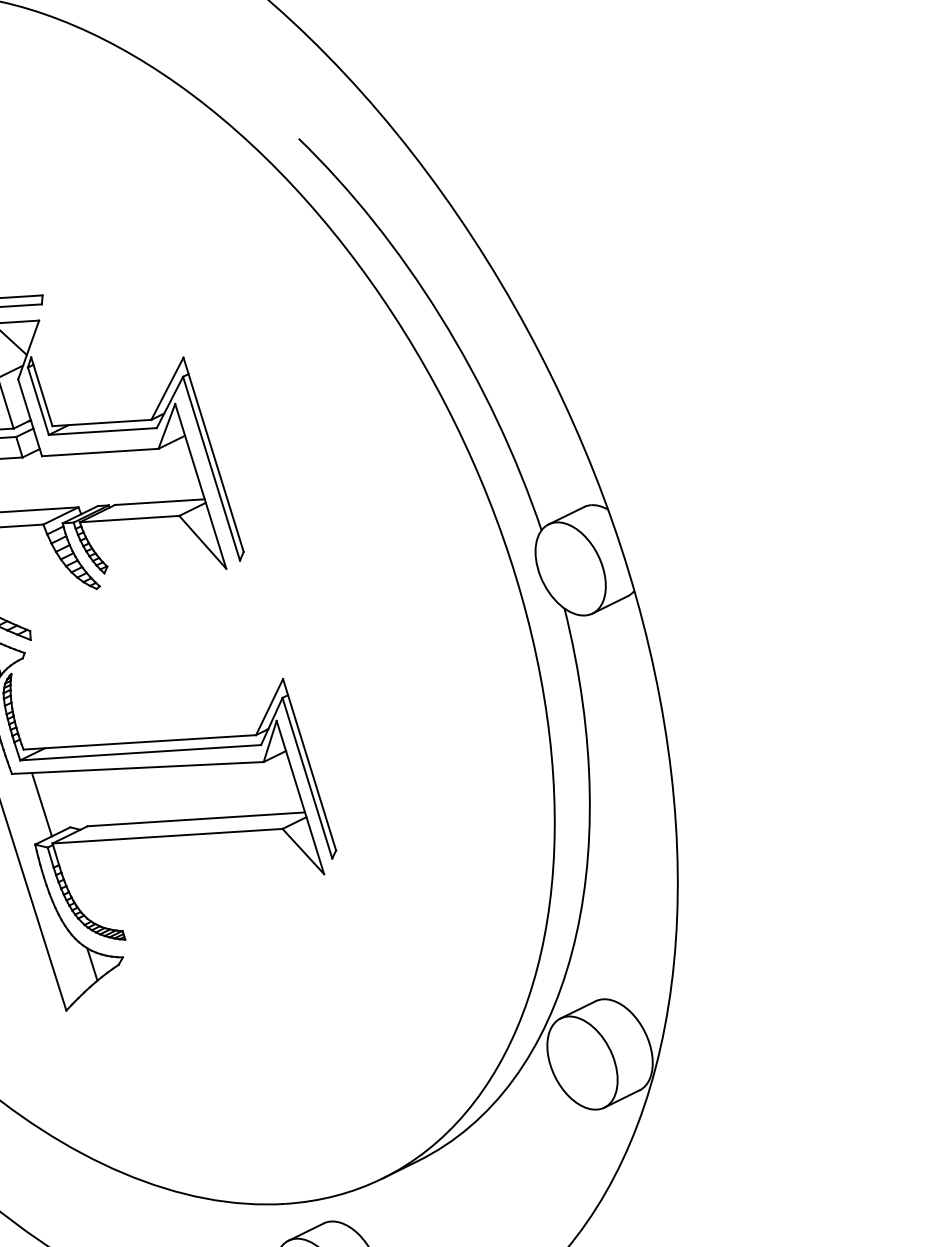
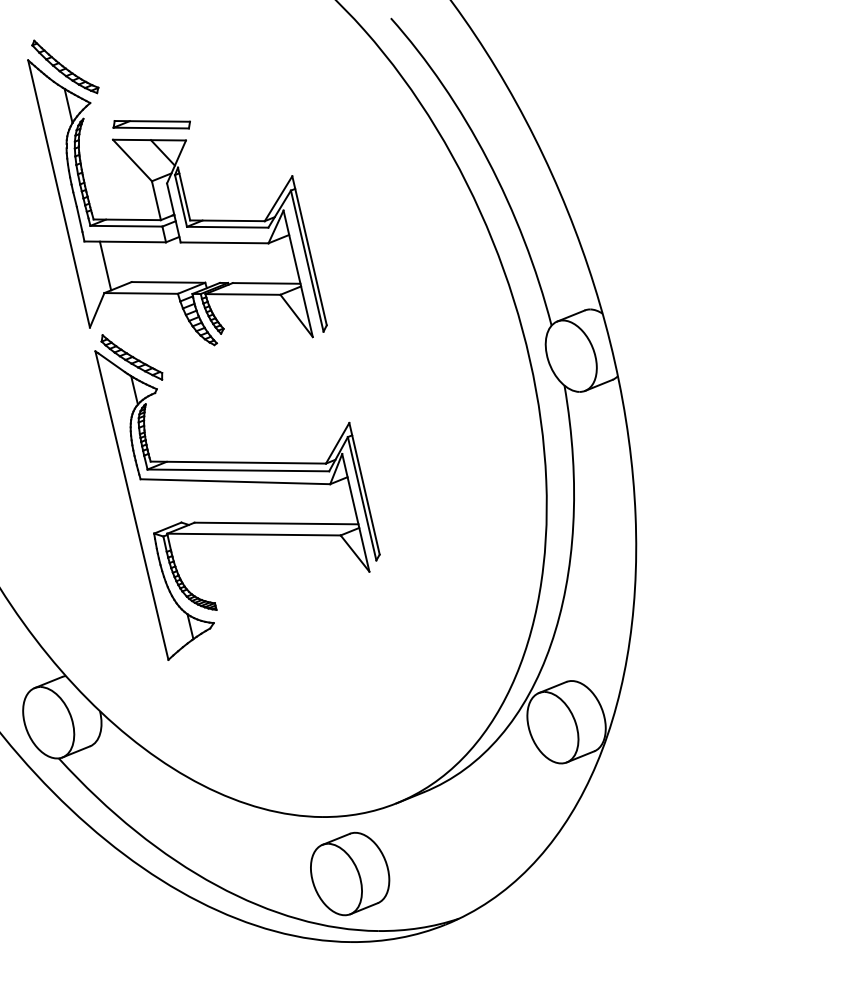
line: (41, 804) -> (161, 503), removed

